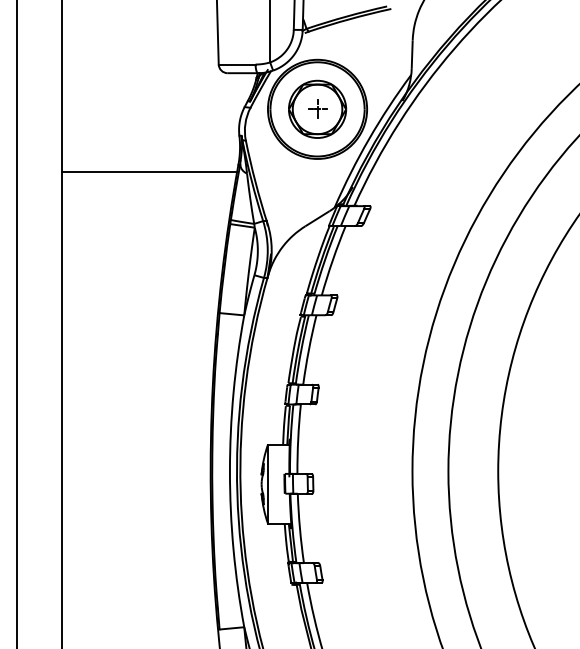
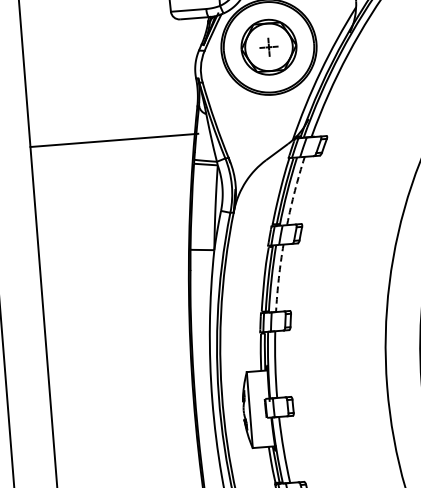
line: (149, 172) -> (114, 140), moved
arc: (332, 260) -> (294, 190), solid -> dashed
arc: (308, 349) -> (278, 277), solid -> dashed

